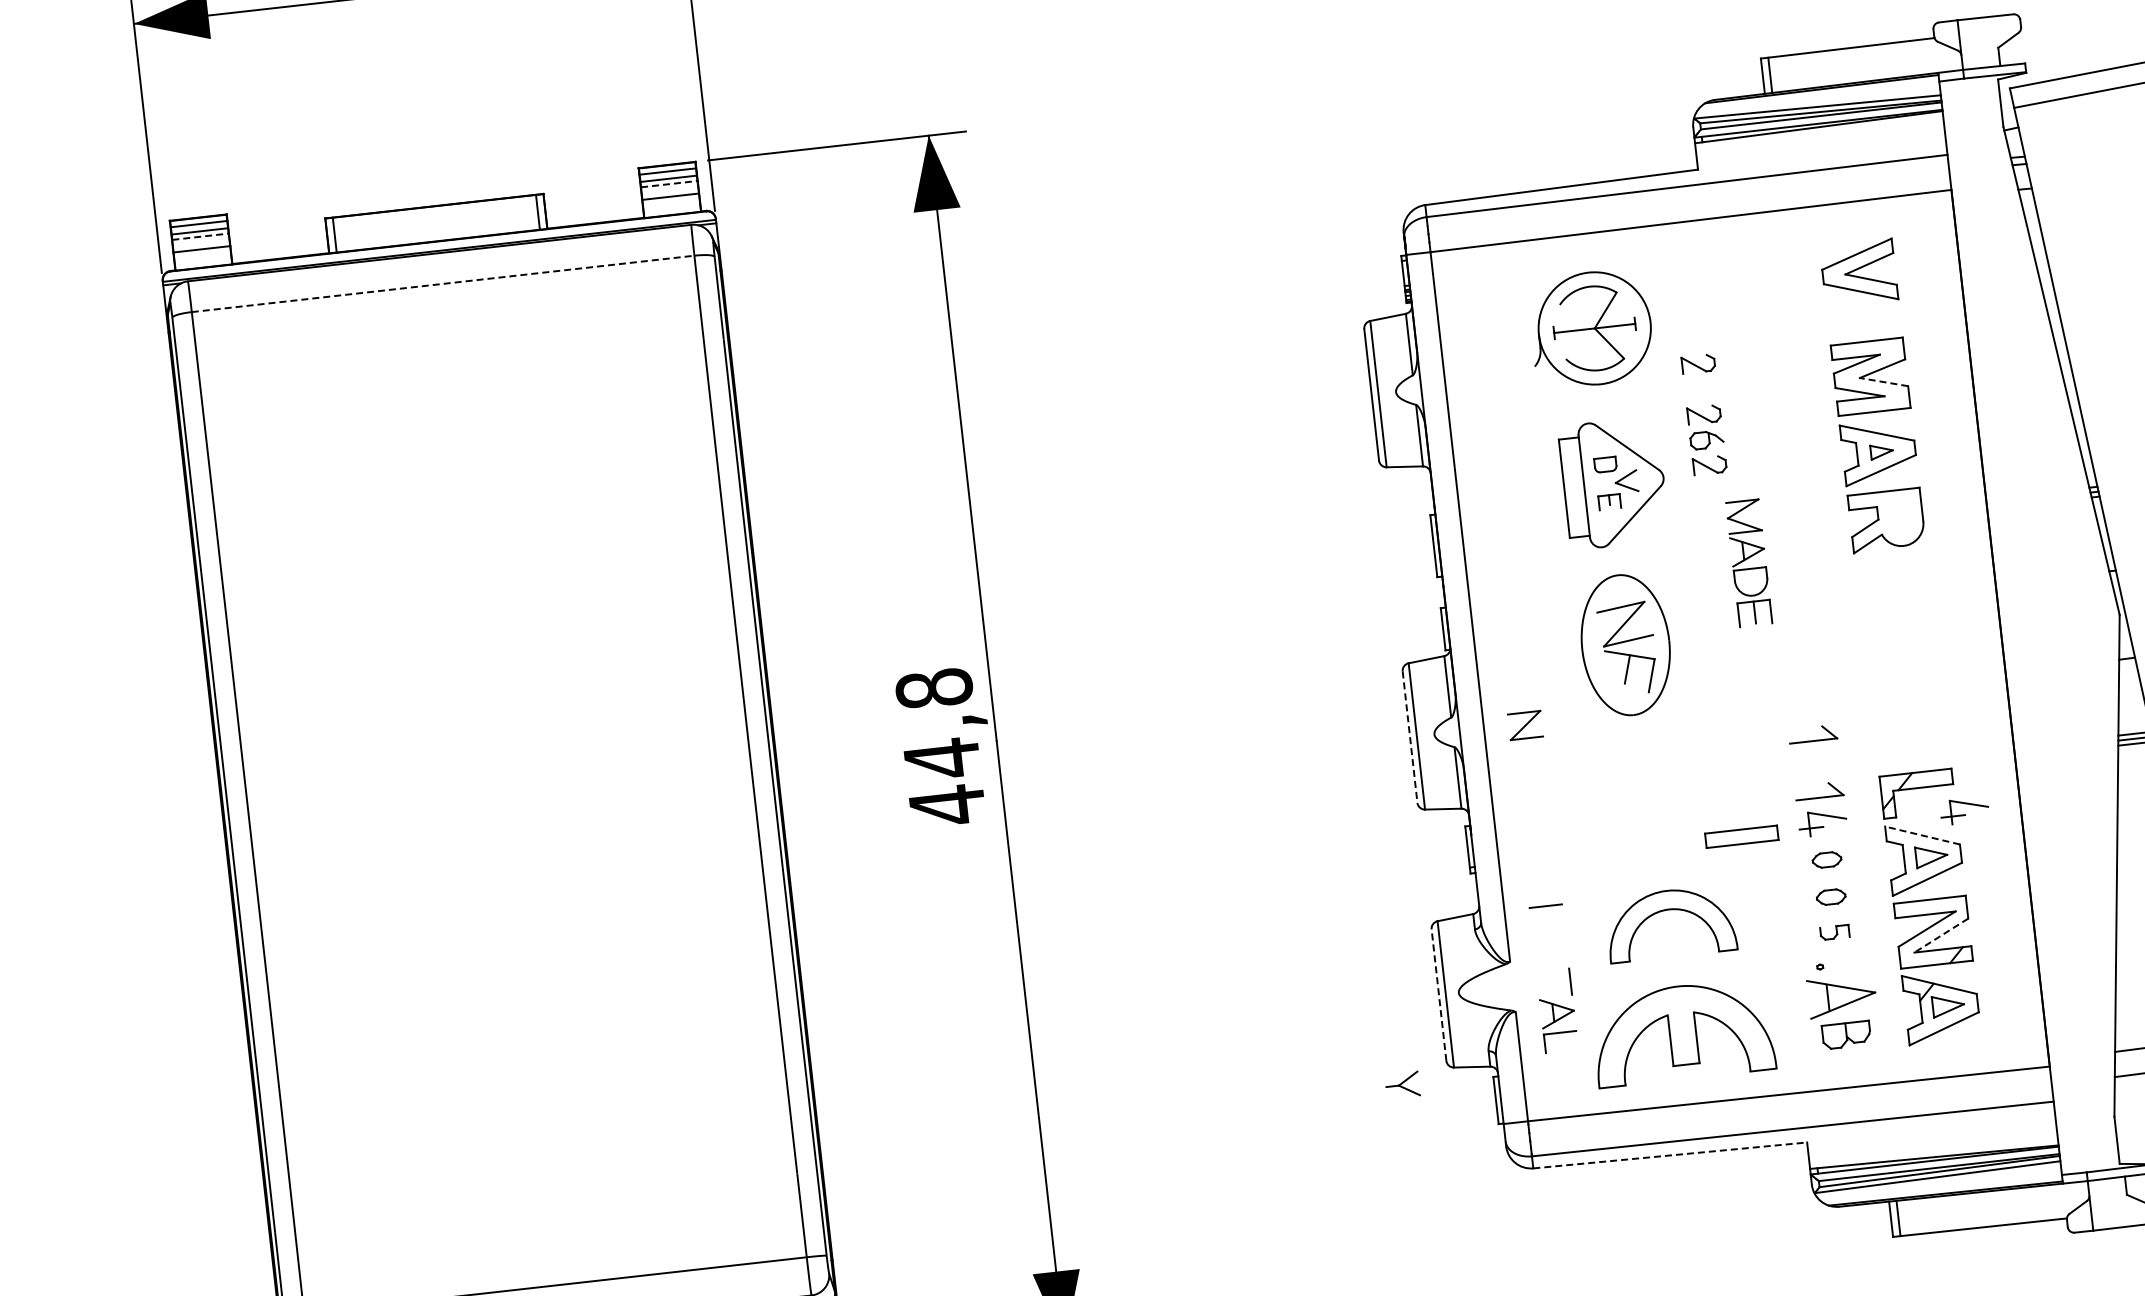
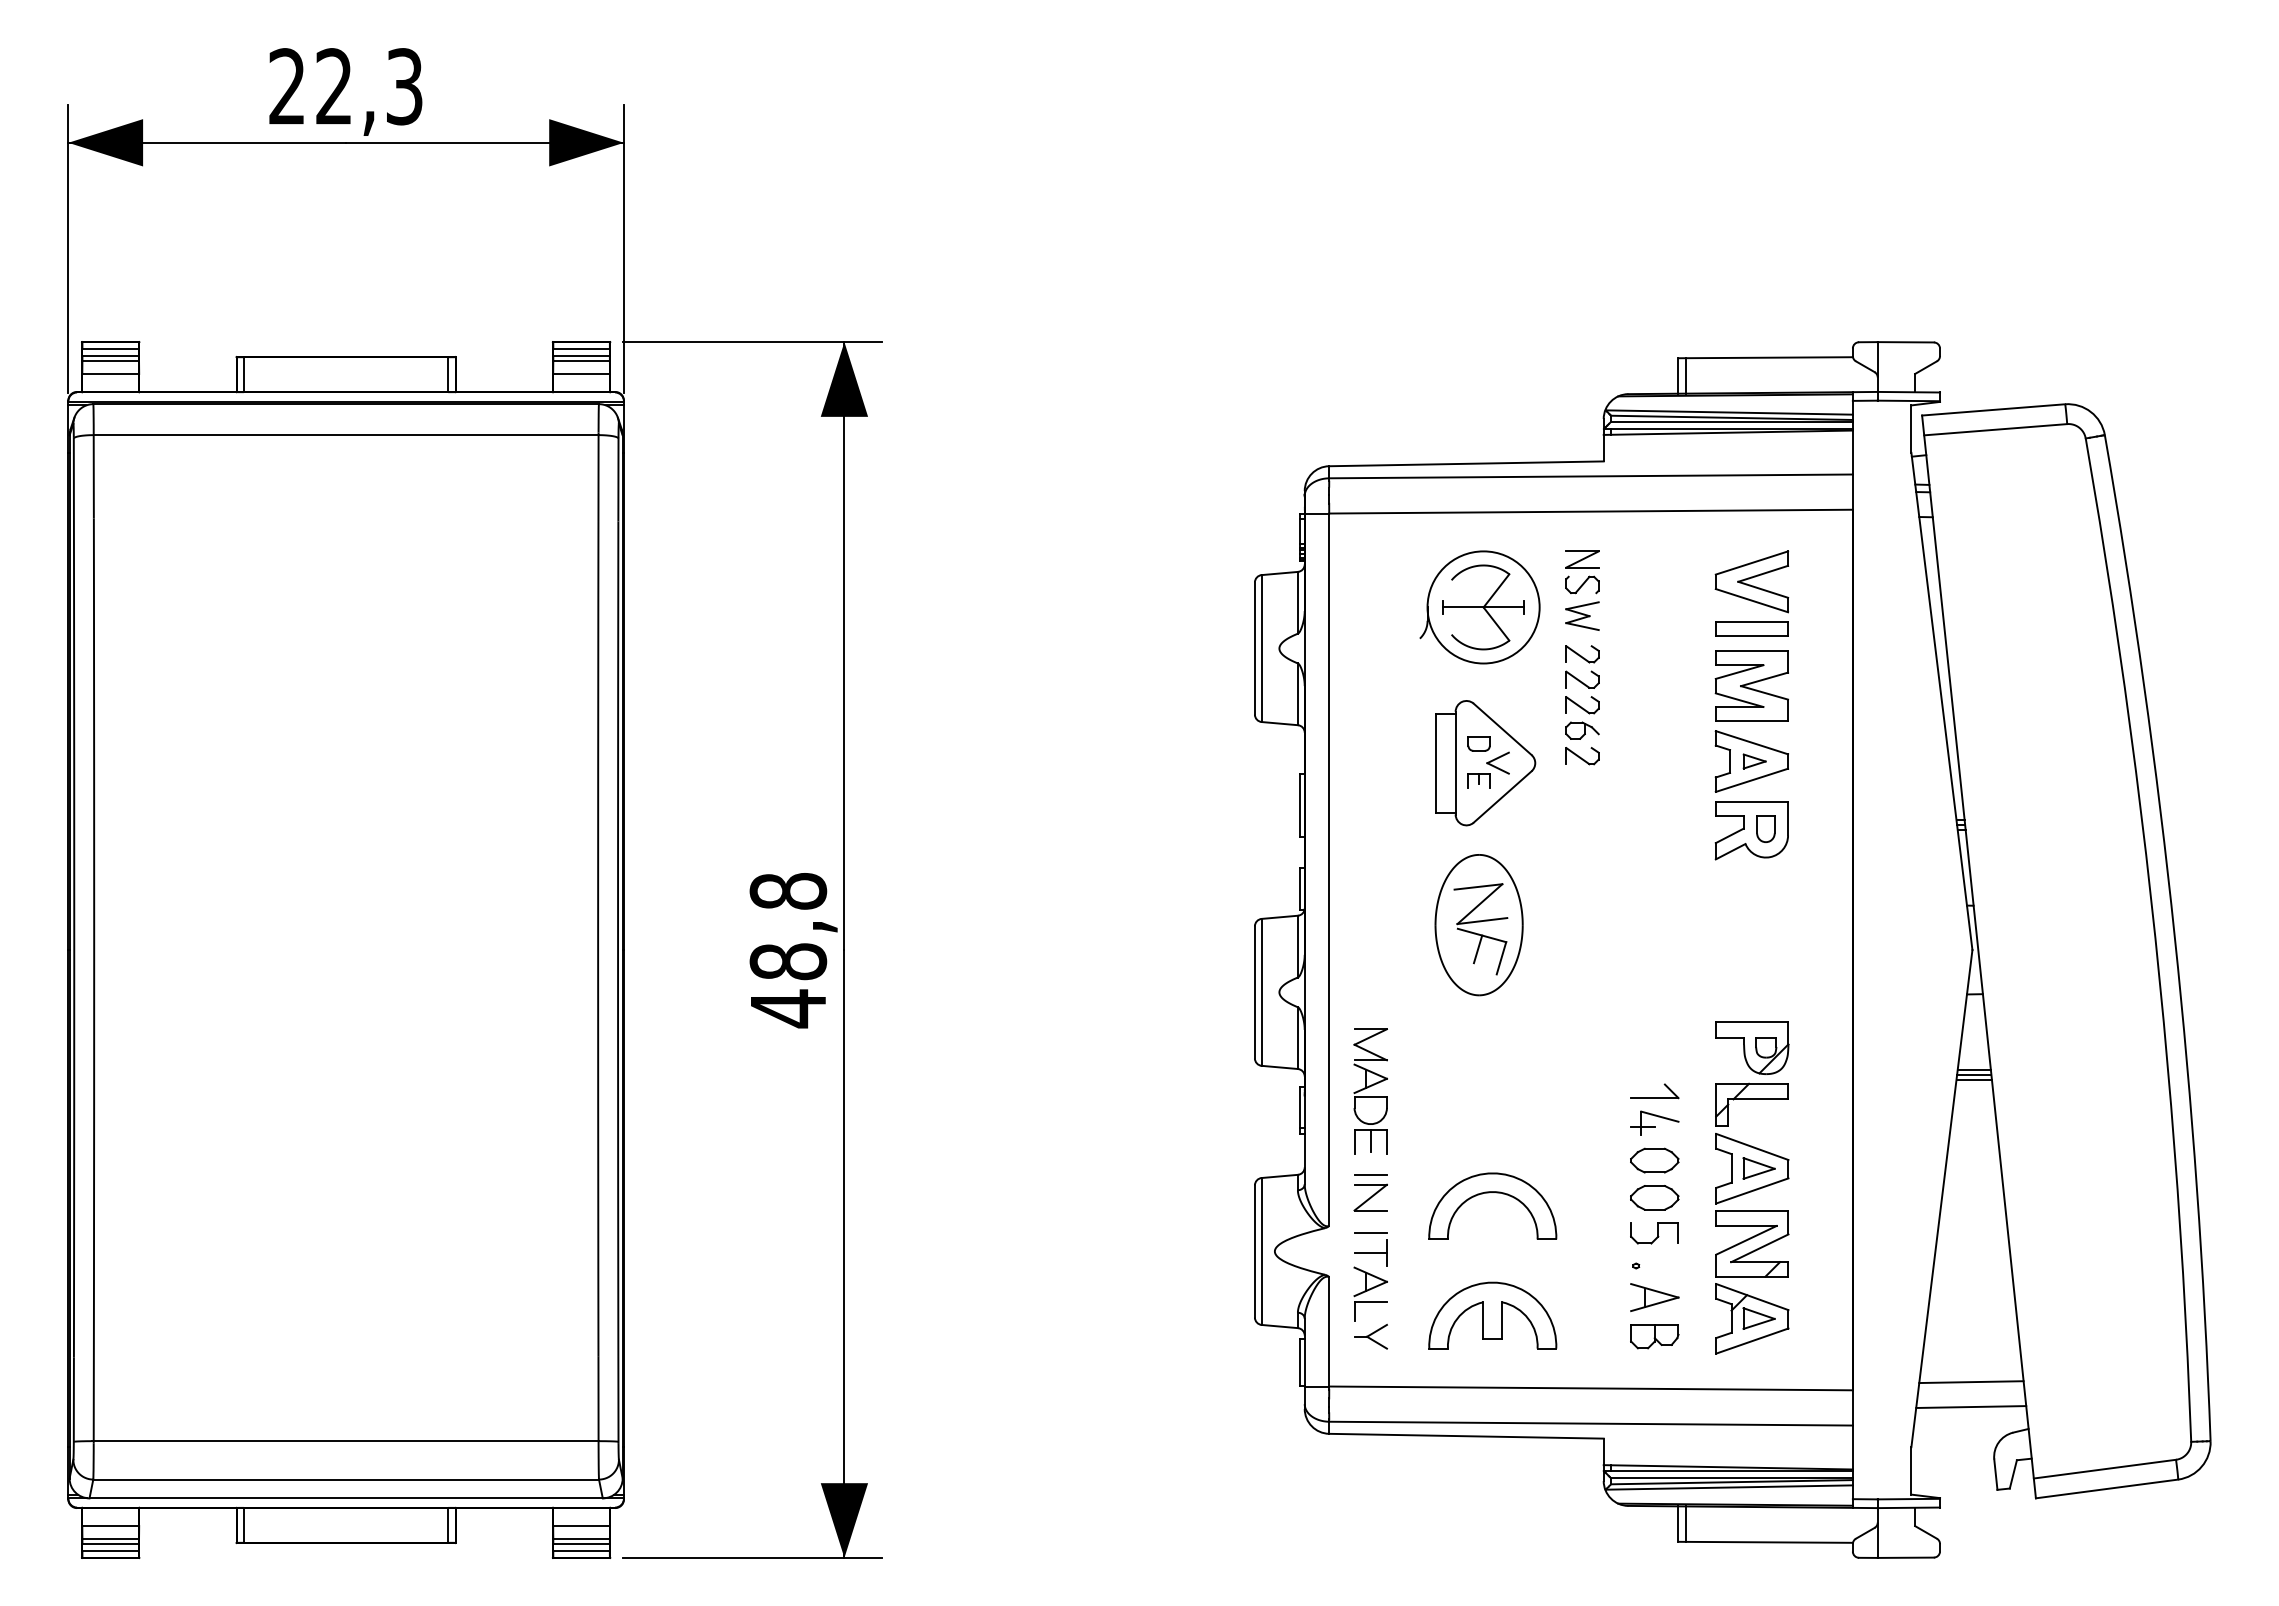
line: (670, 184) -> (582, 361), dashed -> solid
line: (201, 236) -> (111, 361), dashed -> solid
line: (443, 284) -> (346, 435), dashed -> solid
part: (1691, 300) -> (1582, 590), added
line: (1883, 381) -> (1764, 692), dashed -> solid
part: (1701, 389) -> (1582, 679), added
part: (1900, 517) -> (1765, 828), added
part: (1749, 563) -> (1370, 1091), moved
part: (1525, 725) -> (1370, 1197), moved
part: (1812, 734) -> (1654, 1034), removed
part: (1911, 736) -> (1752, 1047), added
line: (1409, 737) -> (1254, 992), dashed -> solid
text: (942, 758) -> (788, 961), 44,8 -> 48,8
part: (1964, 810) -> (1796, 1126), removed
line: (1921, 835) -> (1751, 1146), dashed -> solid
part: (1741, 836) -> (1751, 628), moved
part: (1826, 859) -> (1654, 1160), size x1.67
part: (1830, 896) -> (1654, 1197), size x1.67
part: (1834, 932) -> (1654, 1233), size x1.67
line: (1941, 935) -> (1759, 1248), dashed -> solid
line: (1551, 963) -> (1370, 1232), added
line: (1554, 983) -> (1370, 1252), added
line: (1438, 994) -> (1254, 1250), dashed -> solid
part: (1841, 996) -> (1654, 1297), size x0.71
part: (1682, 1032) -> (1492, 1315), size x0.71
part: (1402, 1084) -> (1370, 1336), moved
line: (1670, 1155) -> (1466, 1436), dashed -> solid

